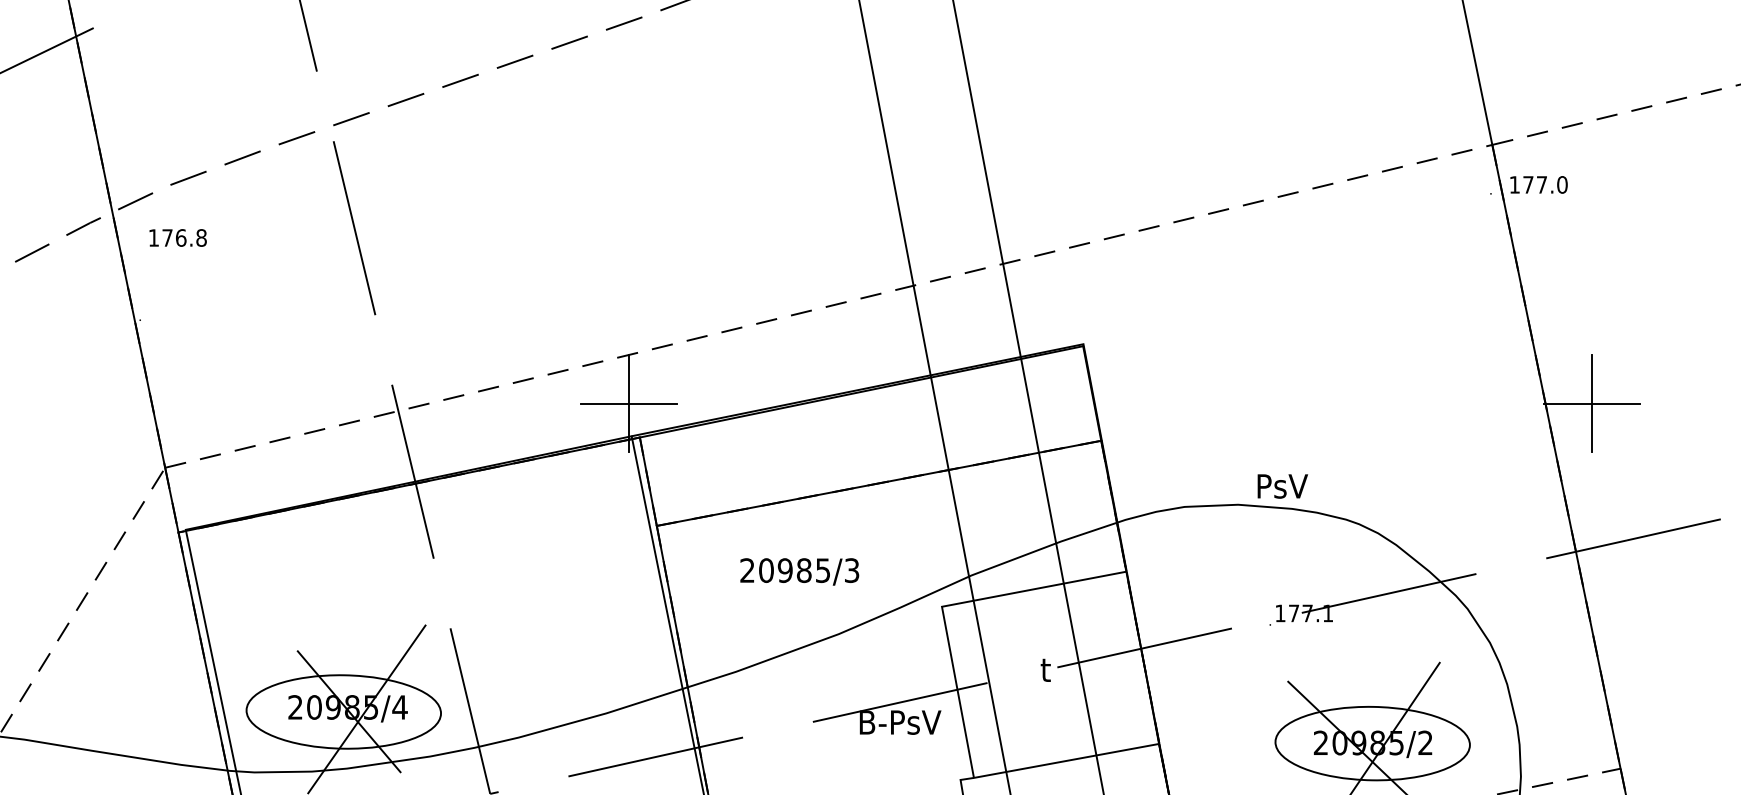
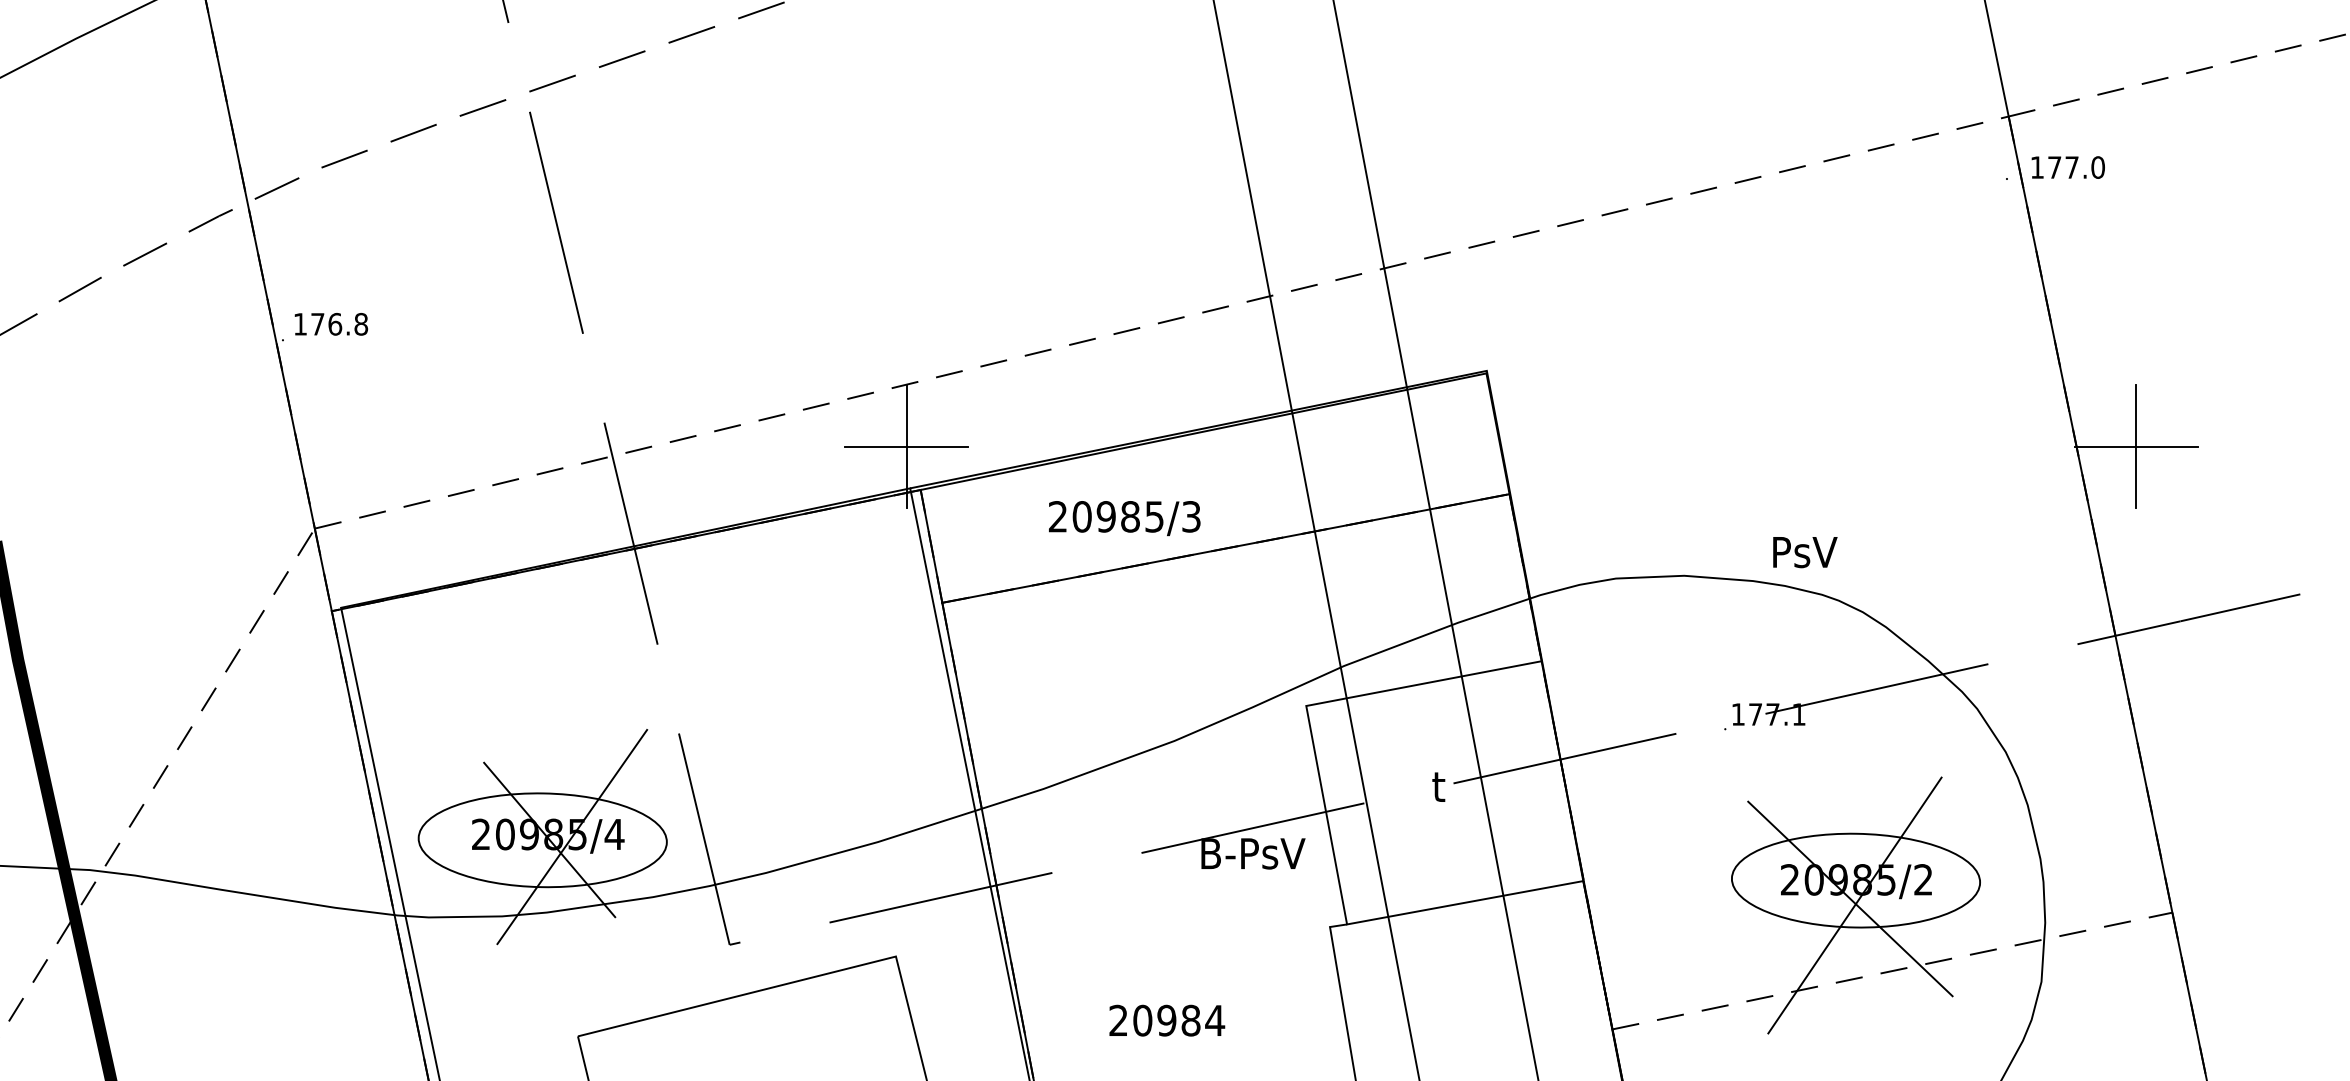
text: (178, 238) -> (331, 324), moved
text: (1282, 486) -> (1805, 552), moved
text: (799, 571) -> (1124, 518), moved

